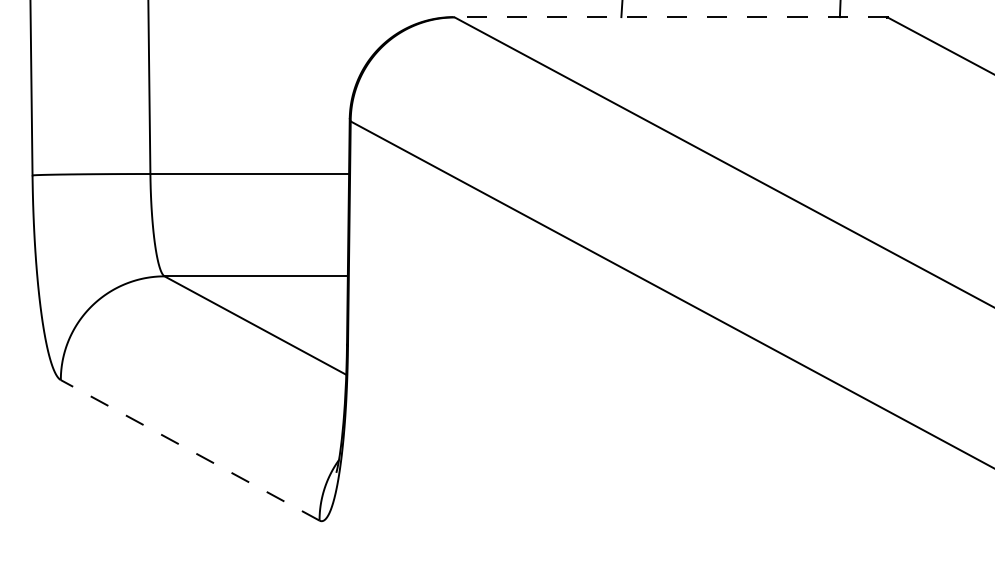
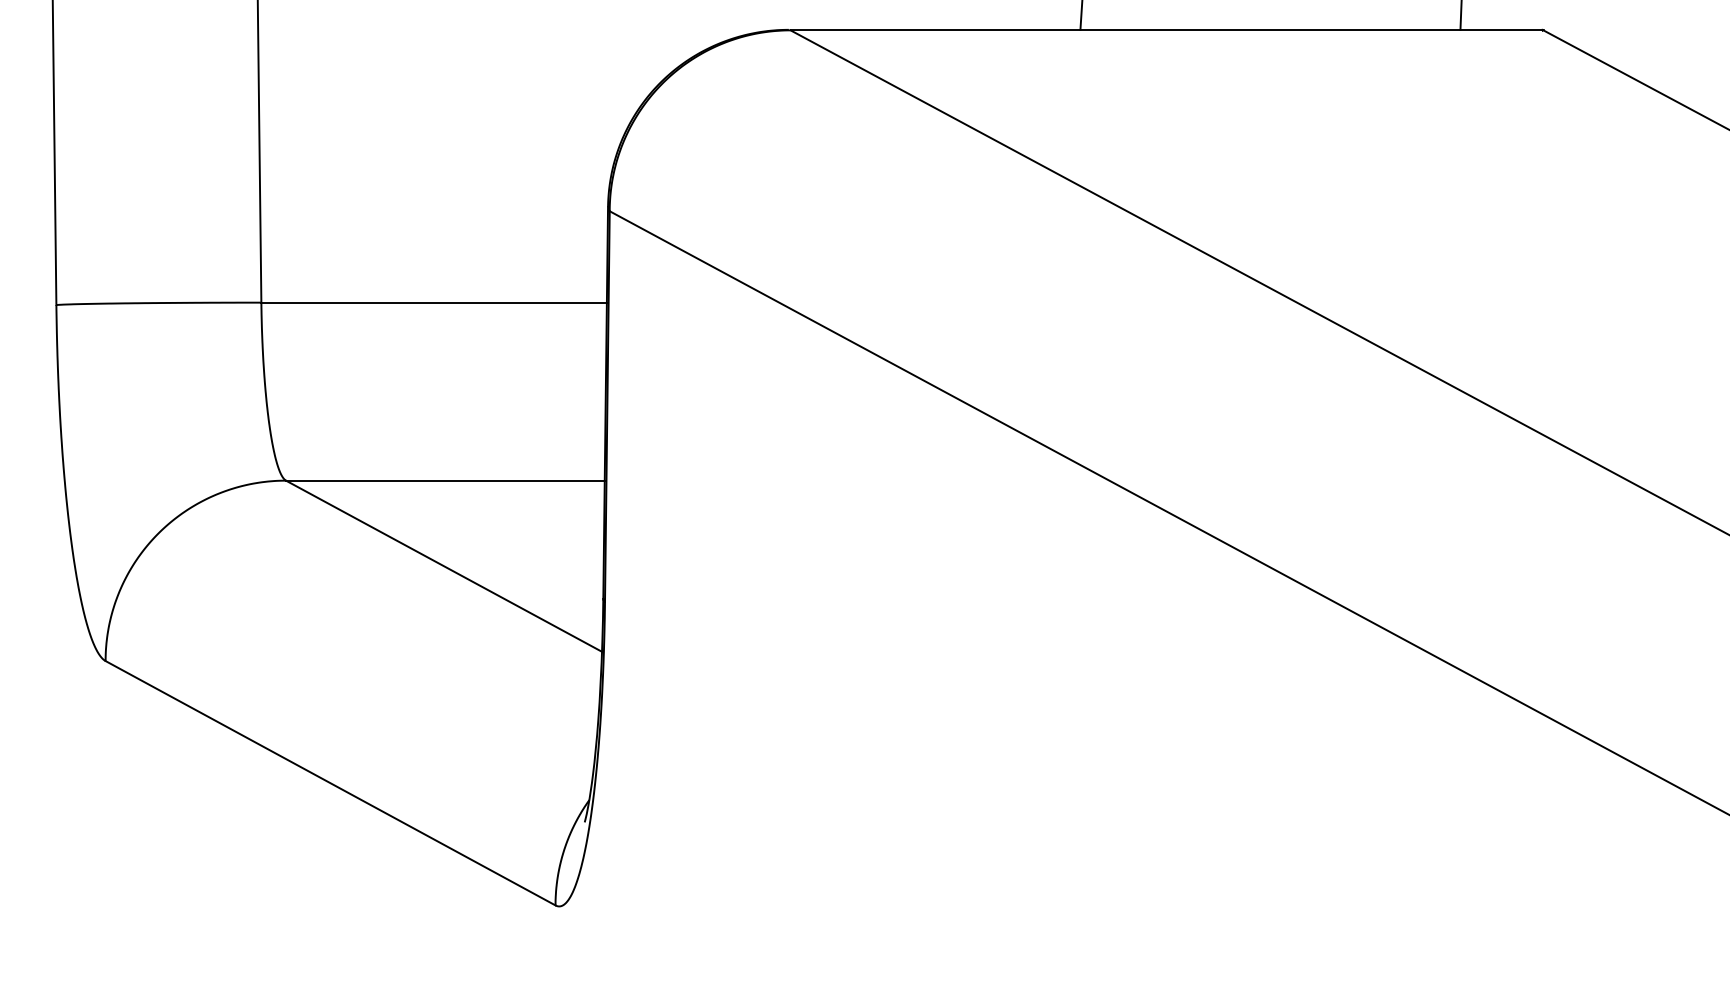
line: (670, 17) -> (1165, 30), dashed -> solid
line: (189, 450) -> (329, 783), dashed -> solid

